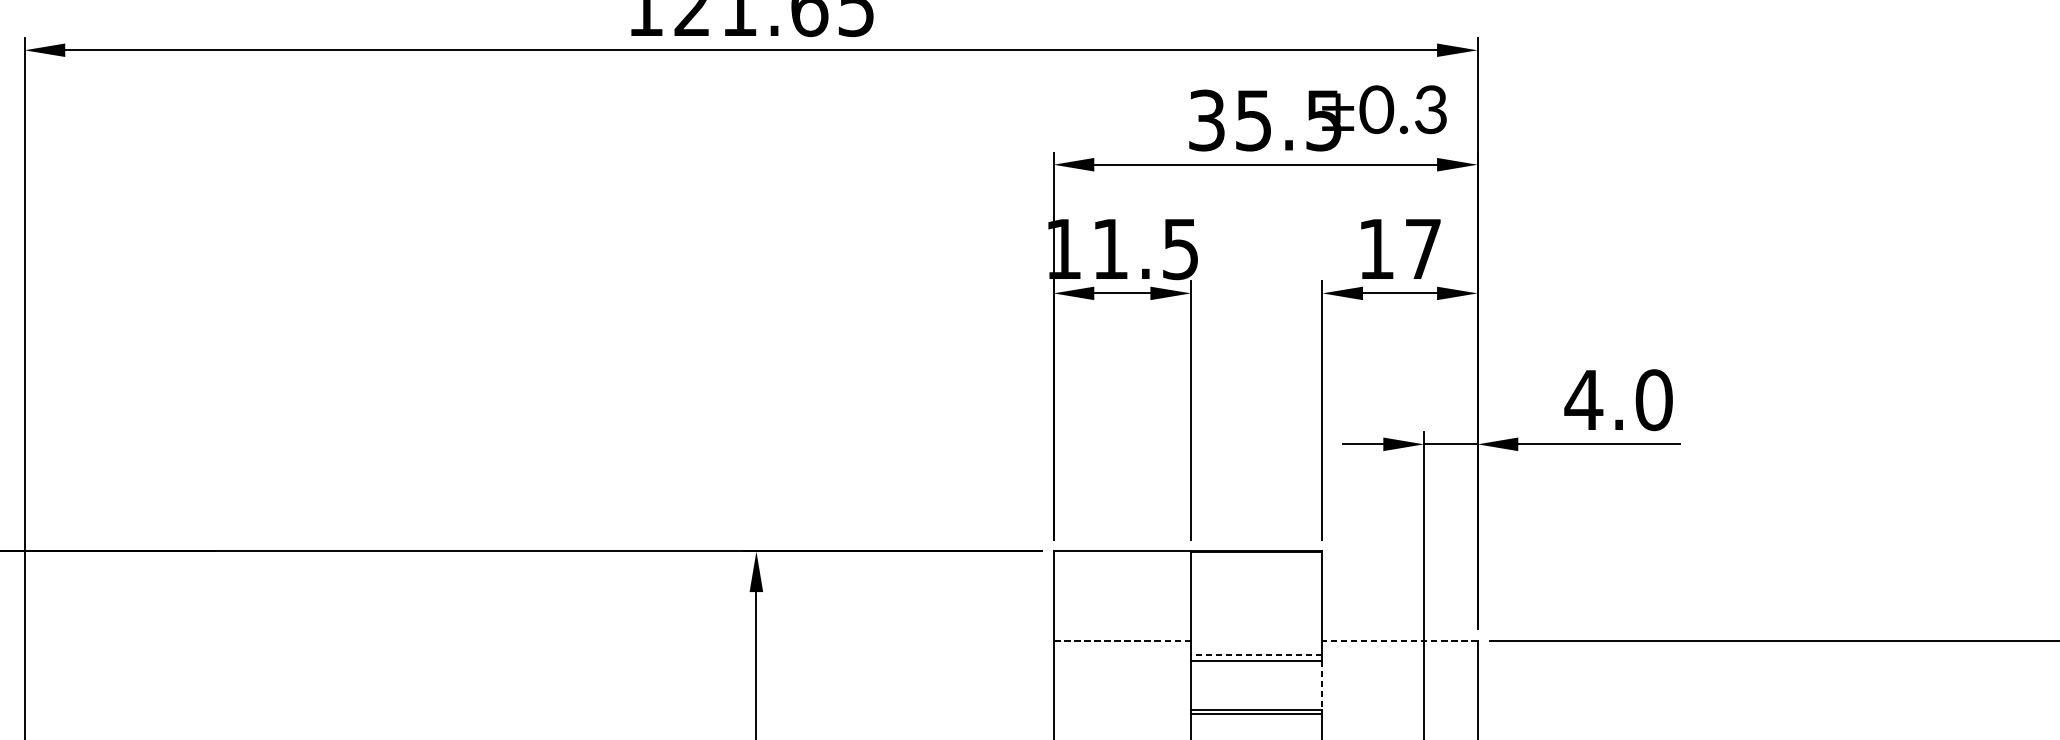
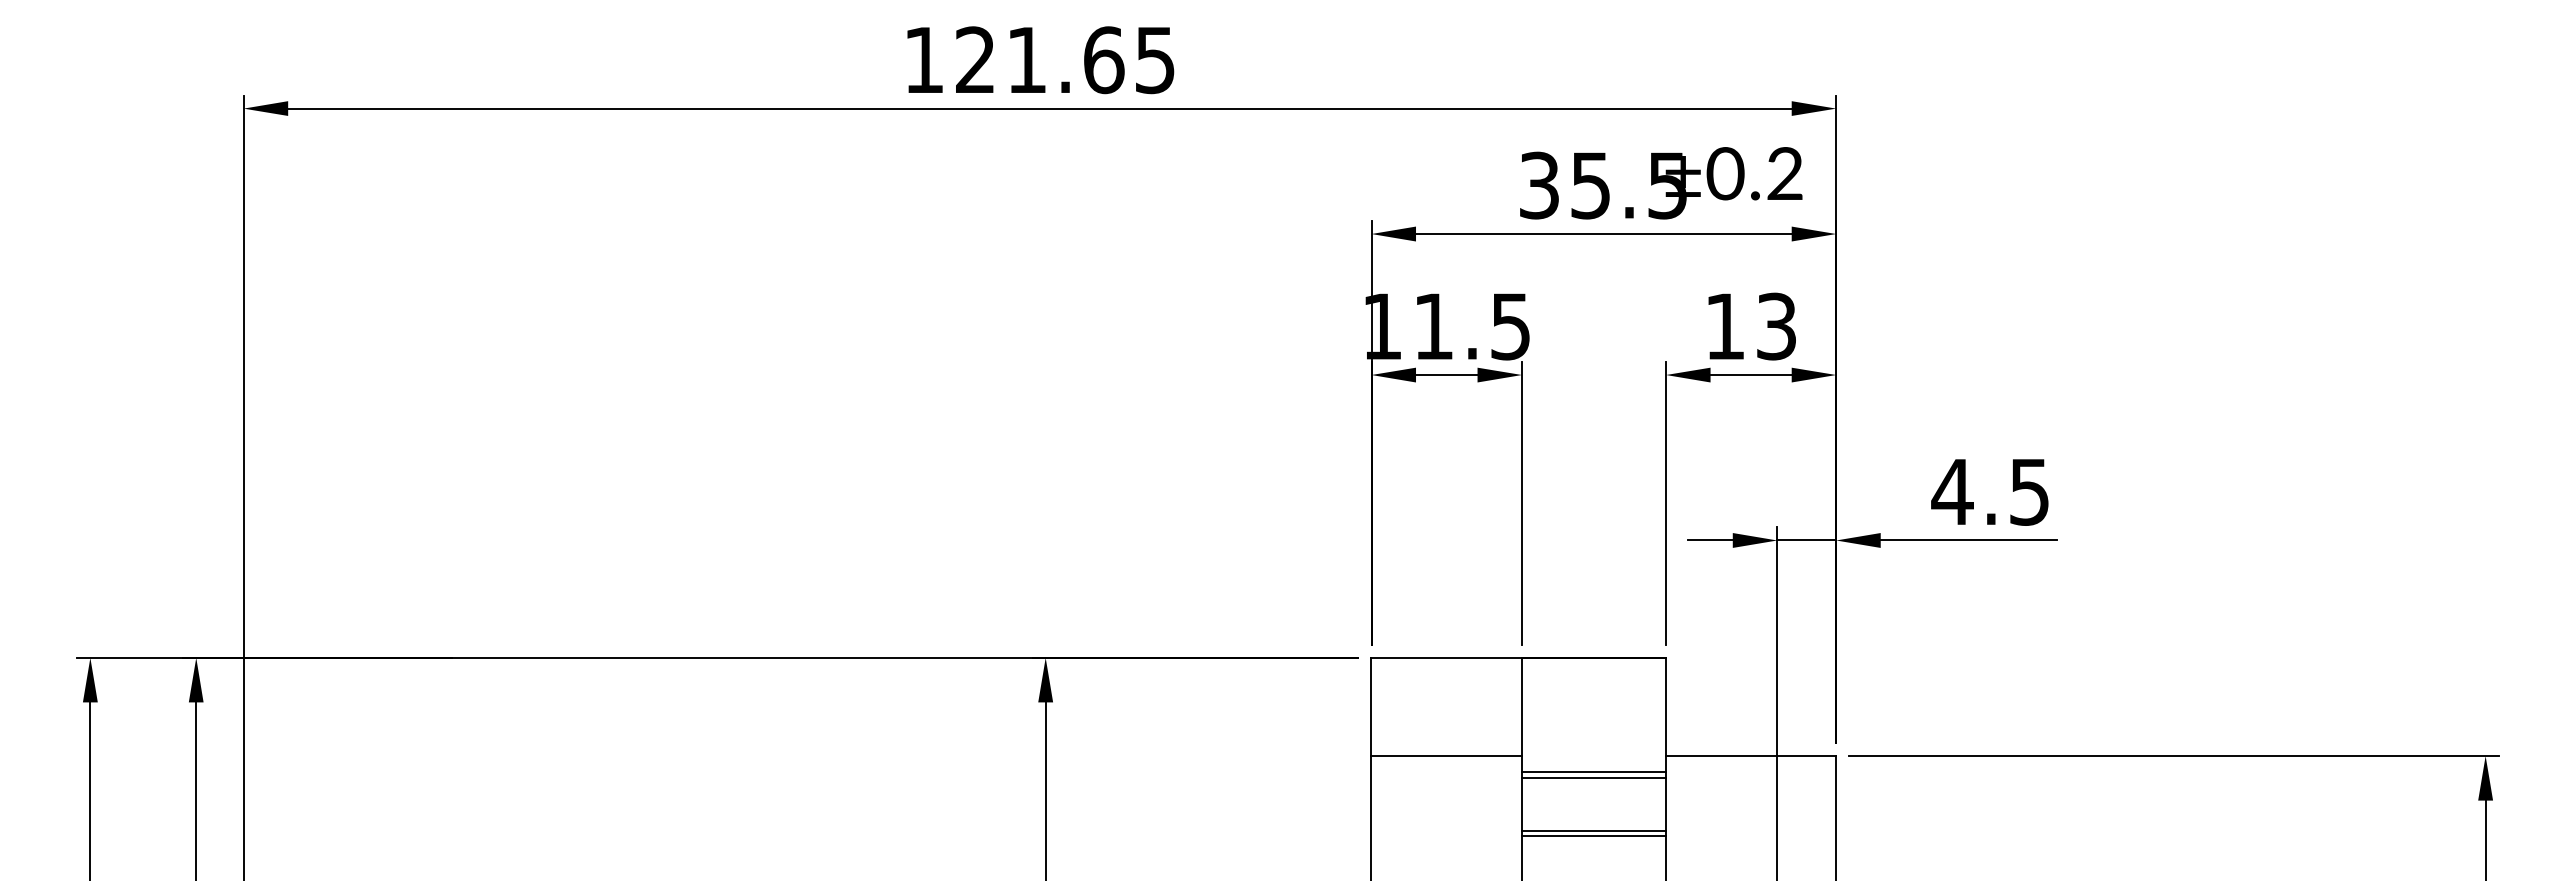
text: (1430, 110) -> (1784, 174), ±0.3 -> ±0.2
text: (1423, 249) -> (1776, 326), 17 -> 13
text: (1654, 399) -> (2029, 491), 4.0 -> 4.5
line: (1122, 641) -> (1446, 756), dashed -> solid
line: (1399, 641) -> (1750, 756), dashed -> solid
line: (1256, 655) -> (1593, 771), dashed -> solid
line: (1321, 685) -> (1665, 804), dashed -> solid

